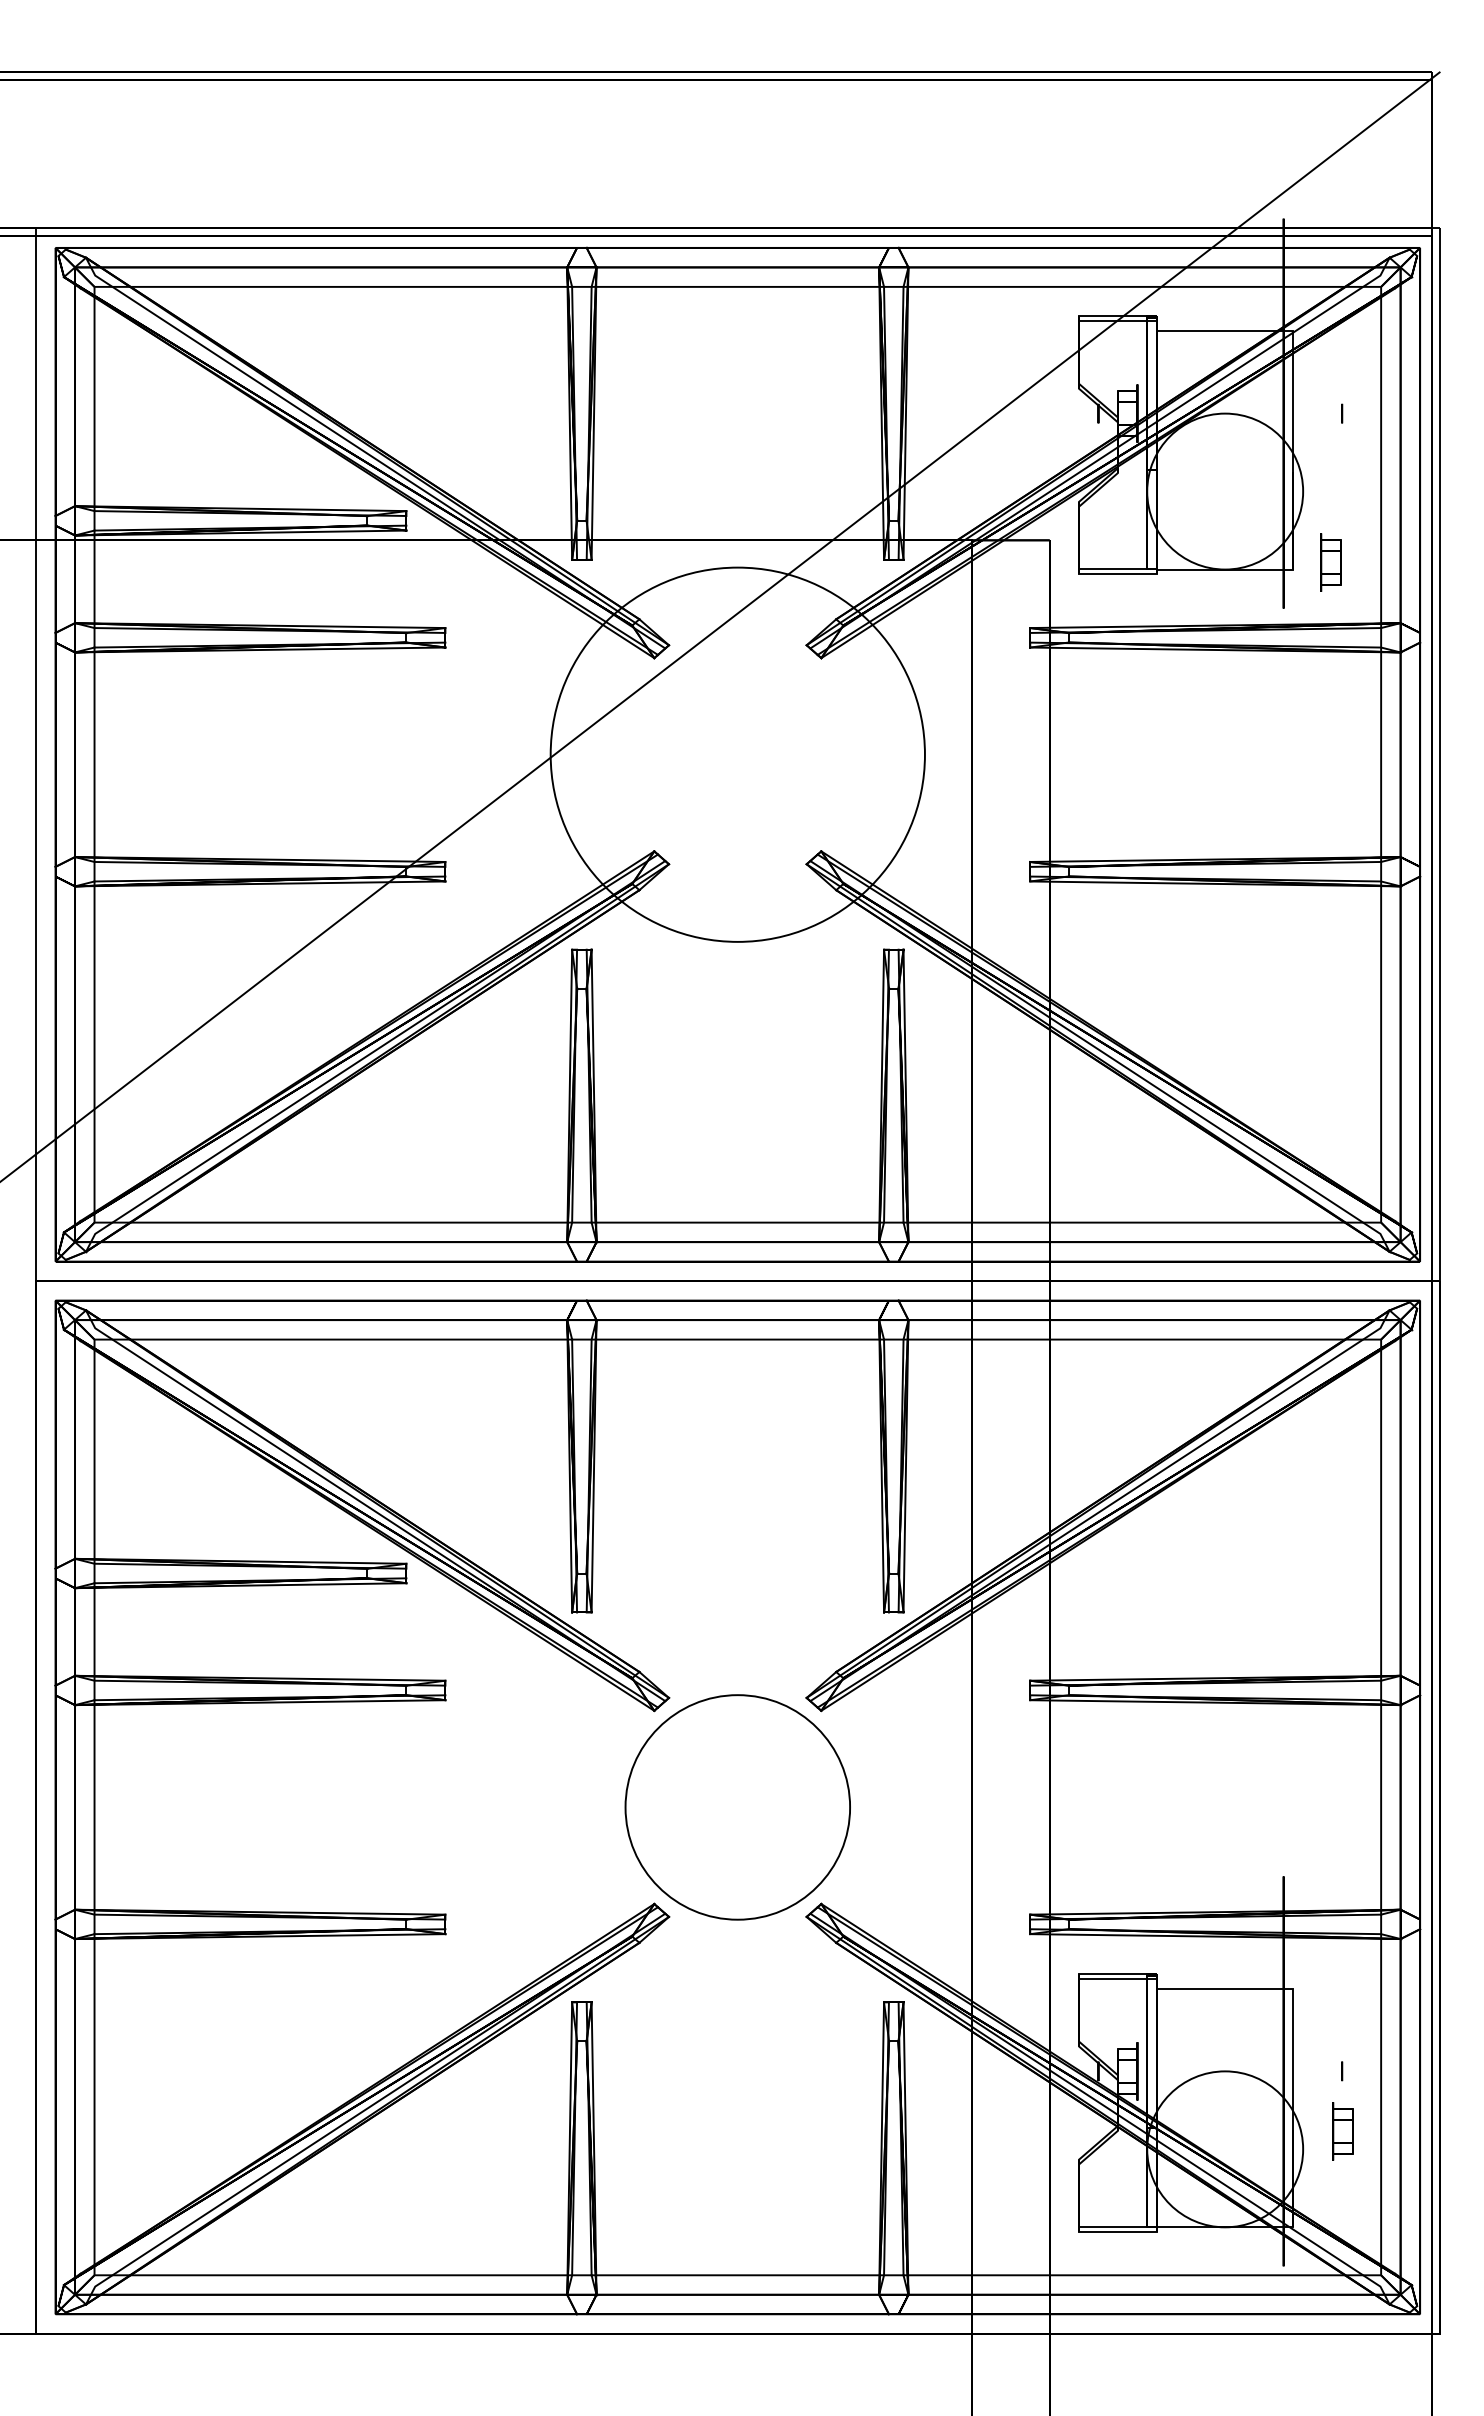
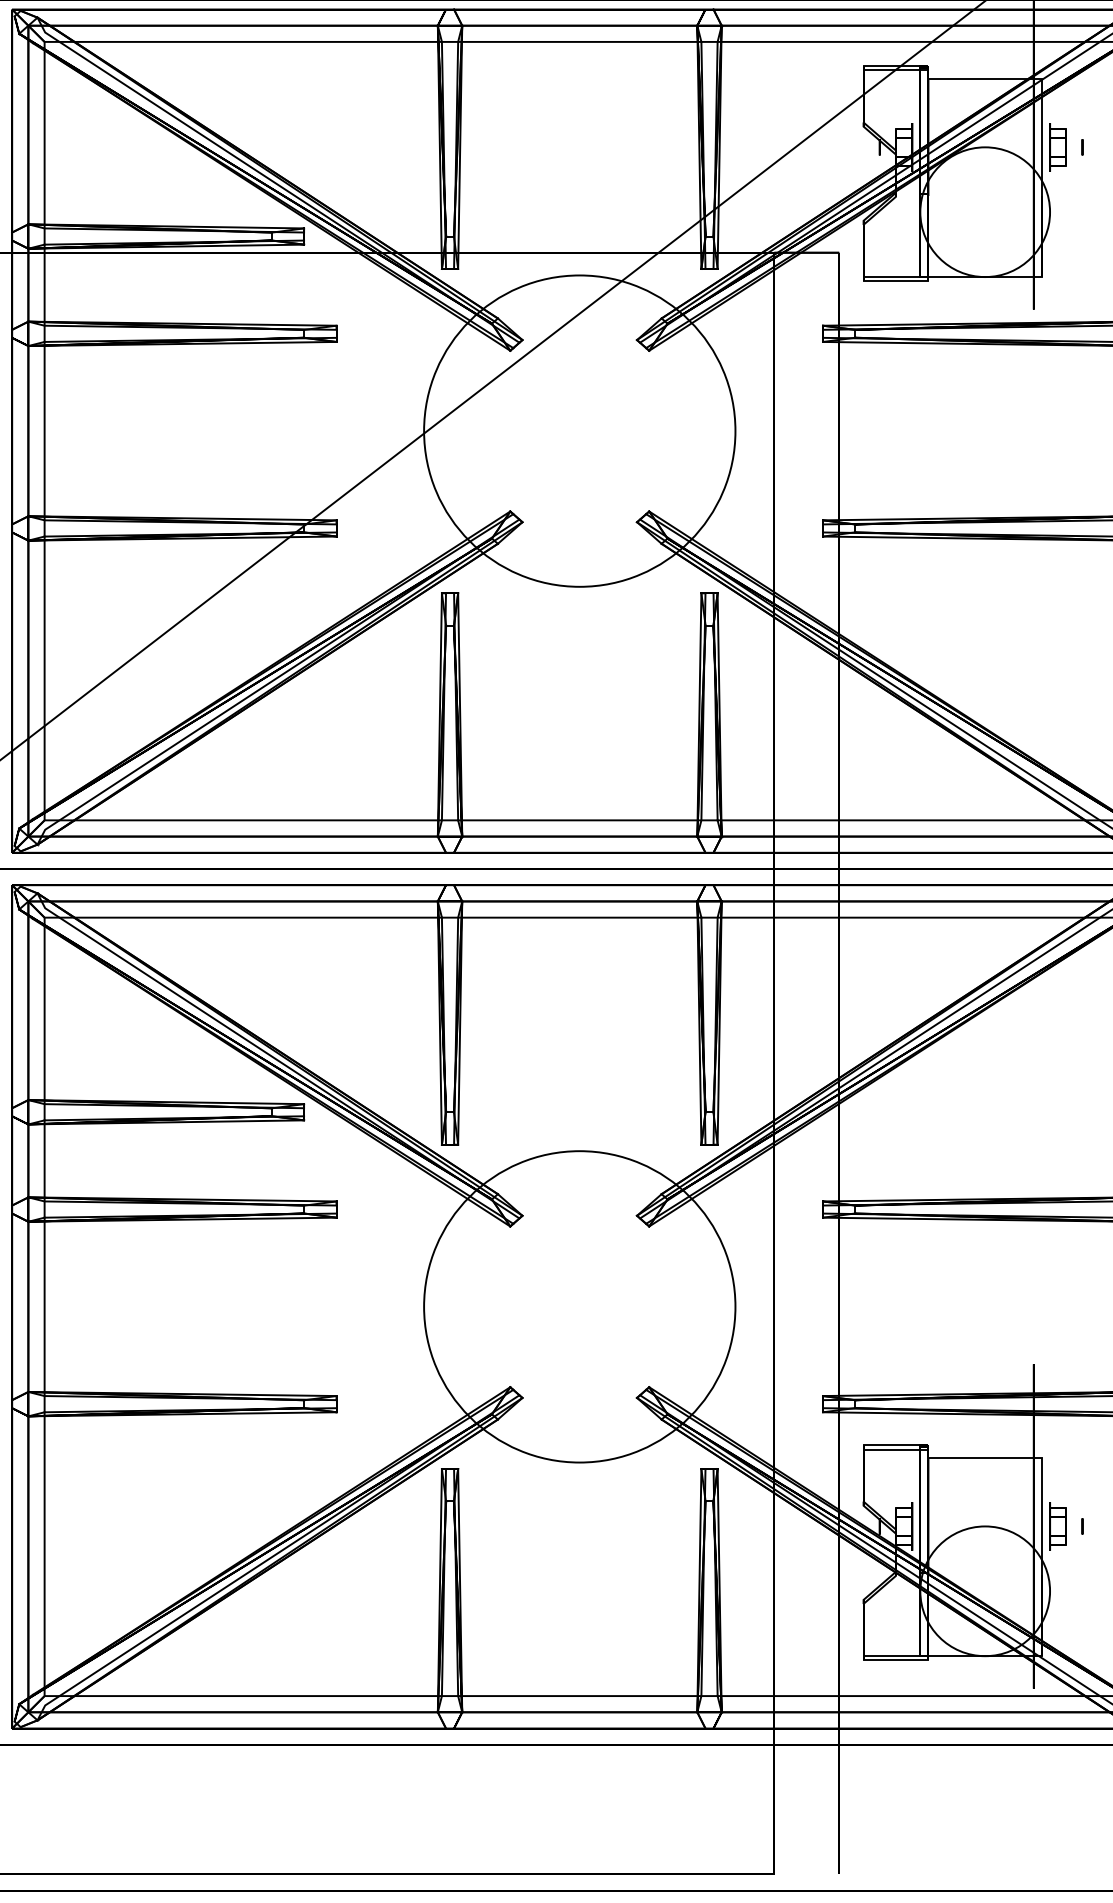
part: (1330, 562) -> (1057, 147), moved
circle: (737, 1807) -> (579, 1306), size x1.67
part: (1342, 2131) -> (1057, 1526), moved

